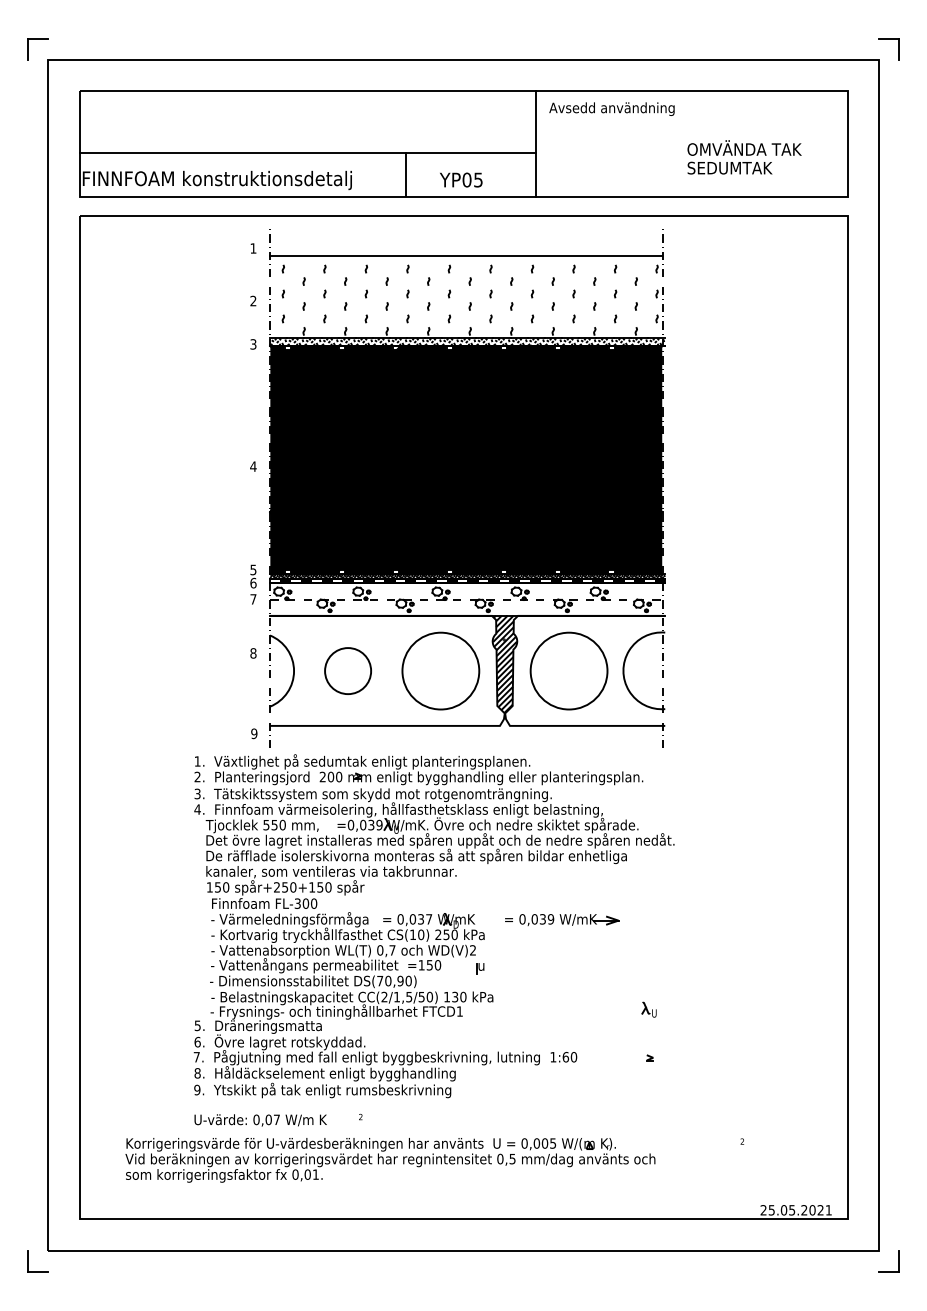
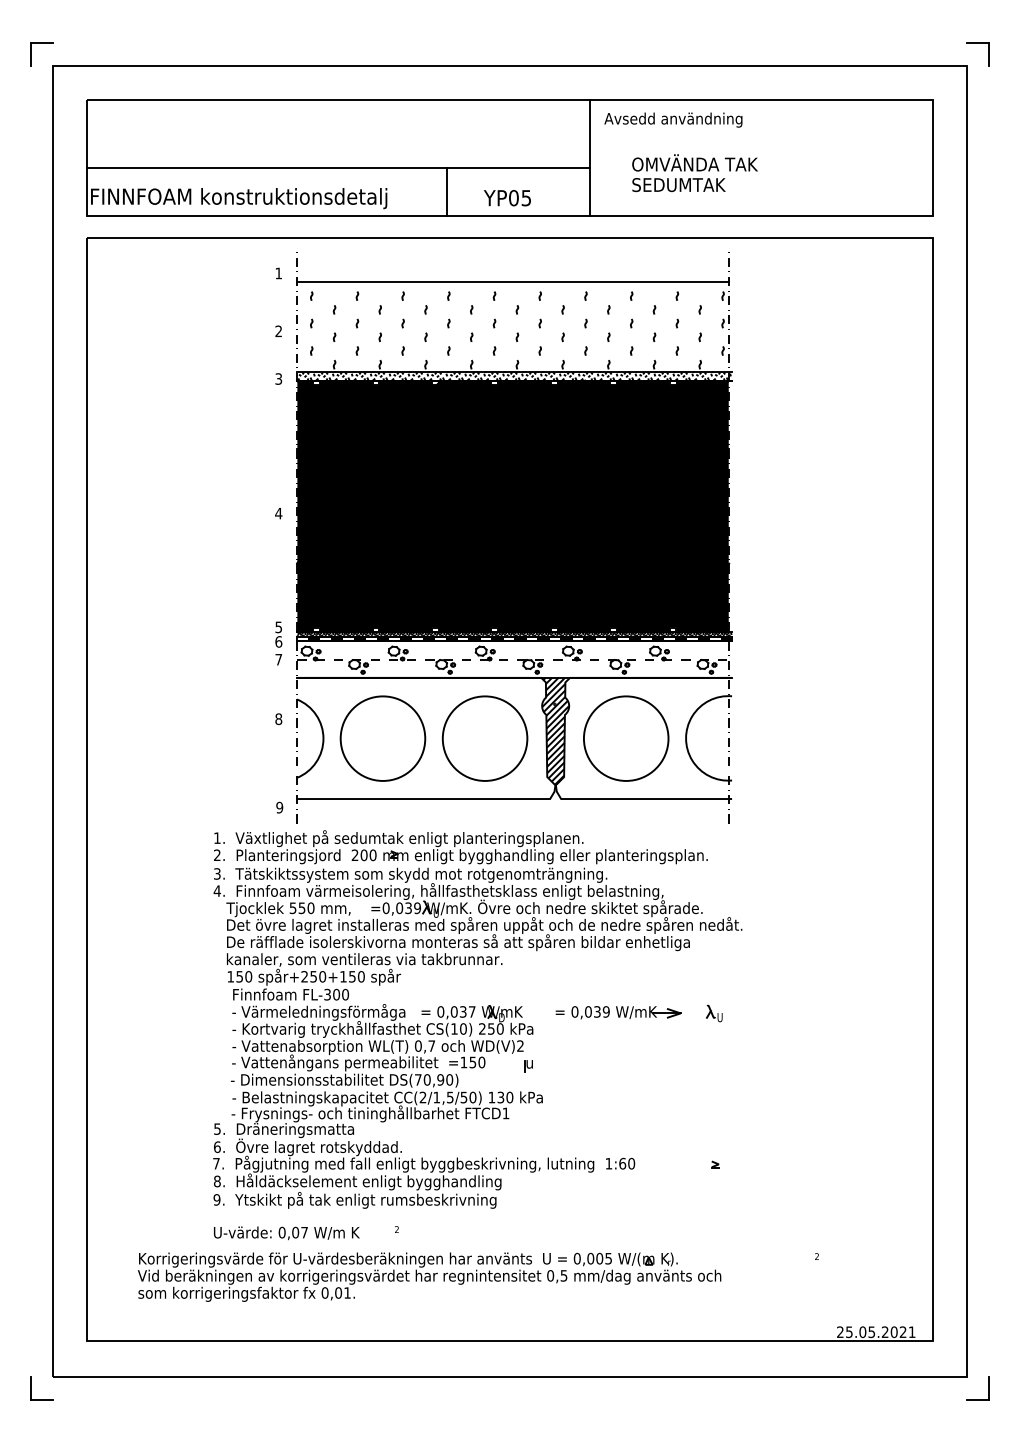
text: (744, 157) -> (694, 173), moved
circle: (347, 670) -> (382, 738), size x1.67
part: (648, 1009) -> (713, 1013), moved

